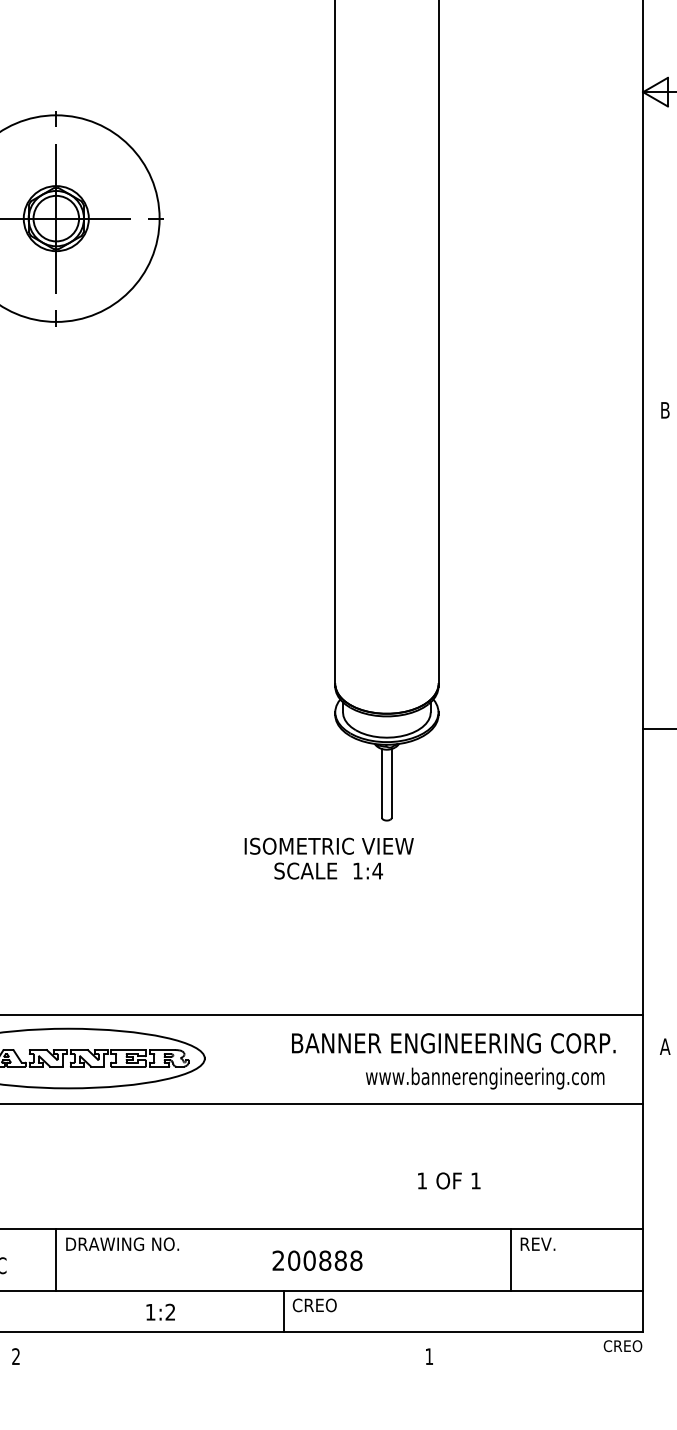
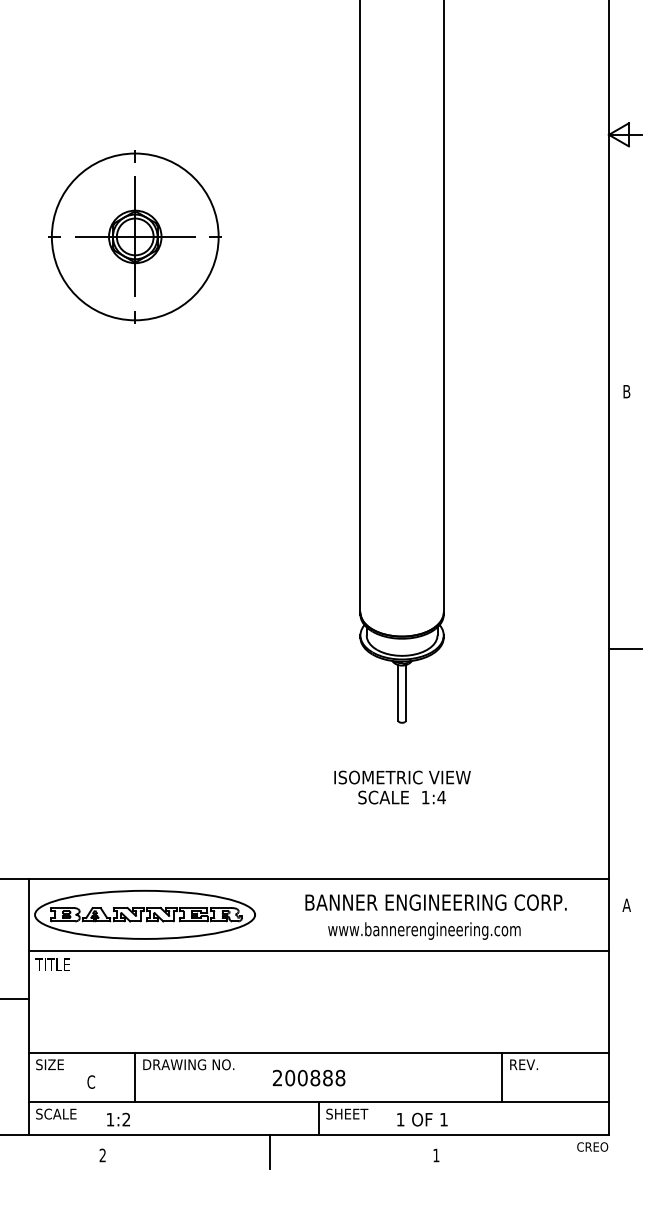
text: (329, 858) -> (402, 787), moved
text: (453, 1043) -> (435, 902), moved
text: (485, 1077) -> (424, 930), moved
text: (449, 1180) -> (422, 1119), moved
text: (316, 1260) -> (308, 1077), moved
text: (319, 1304) -> (347, 1113), CREO -> SHEET
text: (160, 1312) -> (118, 1119), moved
line: (222, 1351) -> (269, 1151), added

